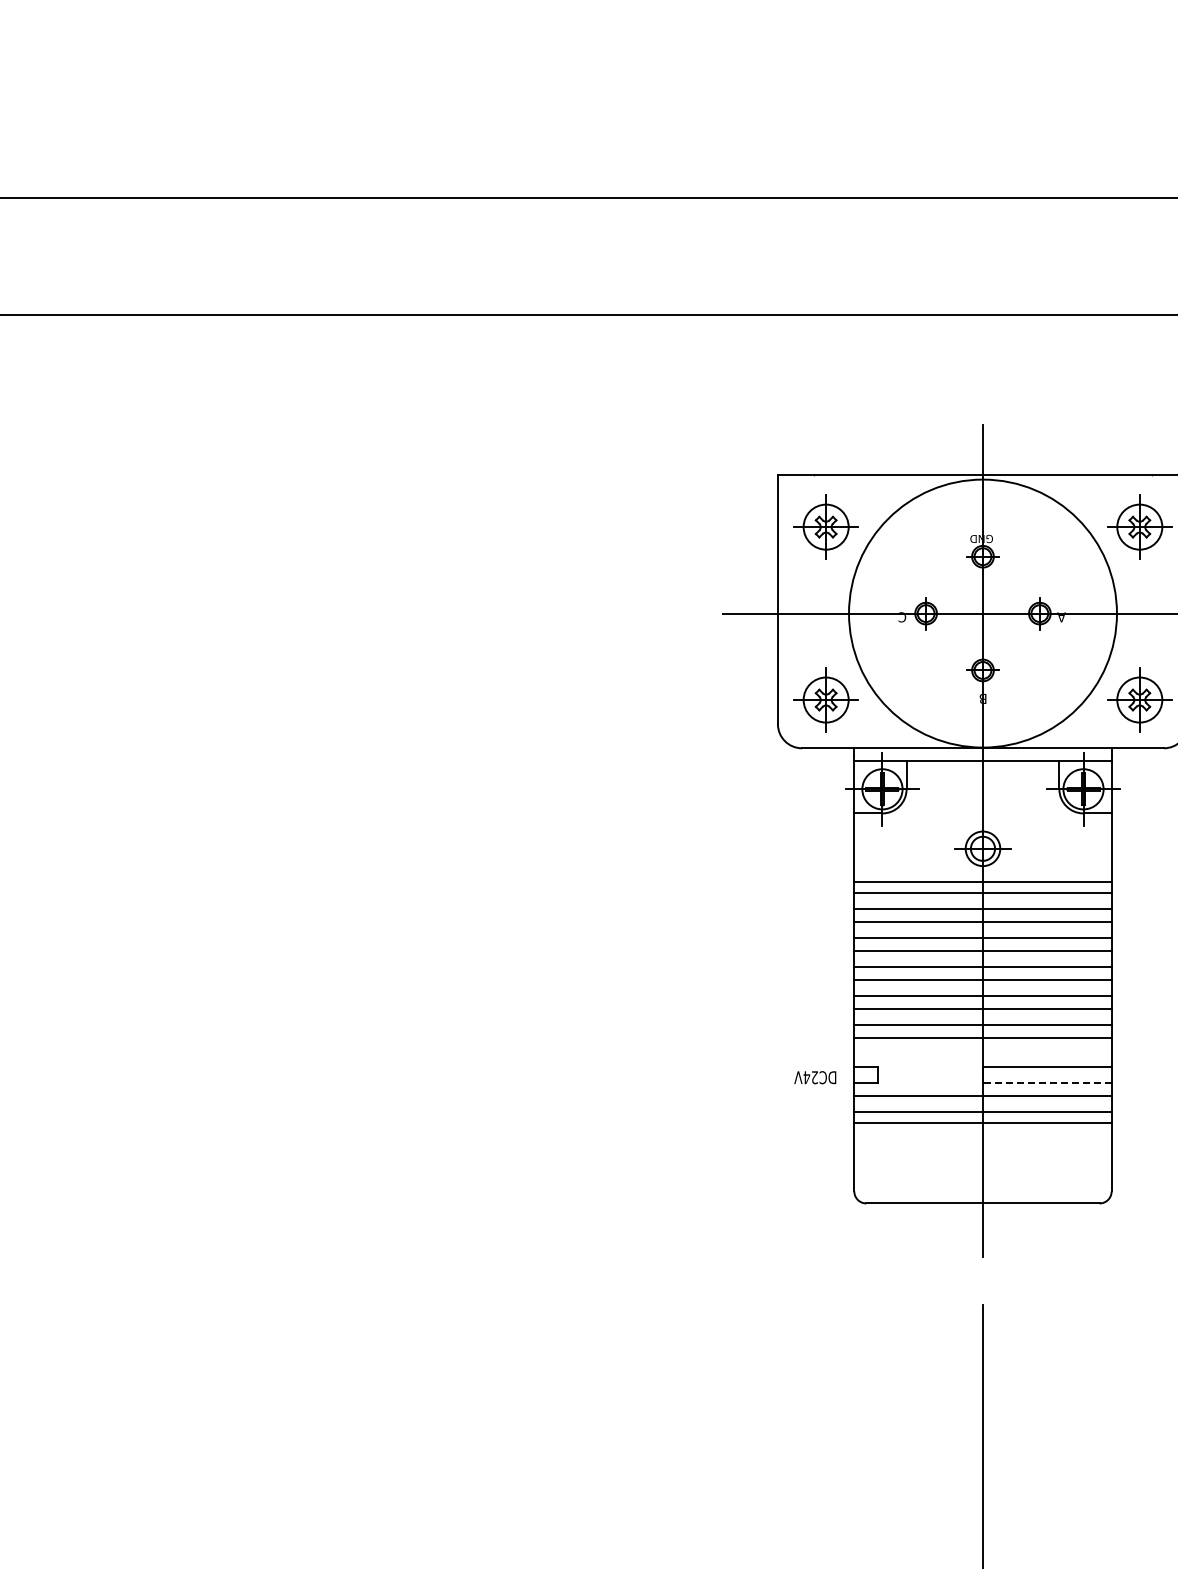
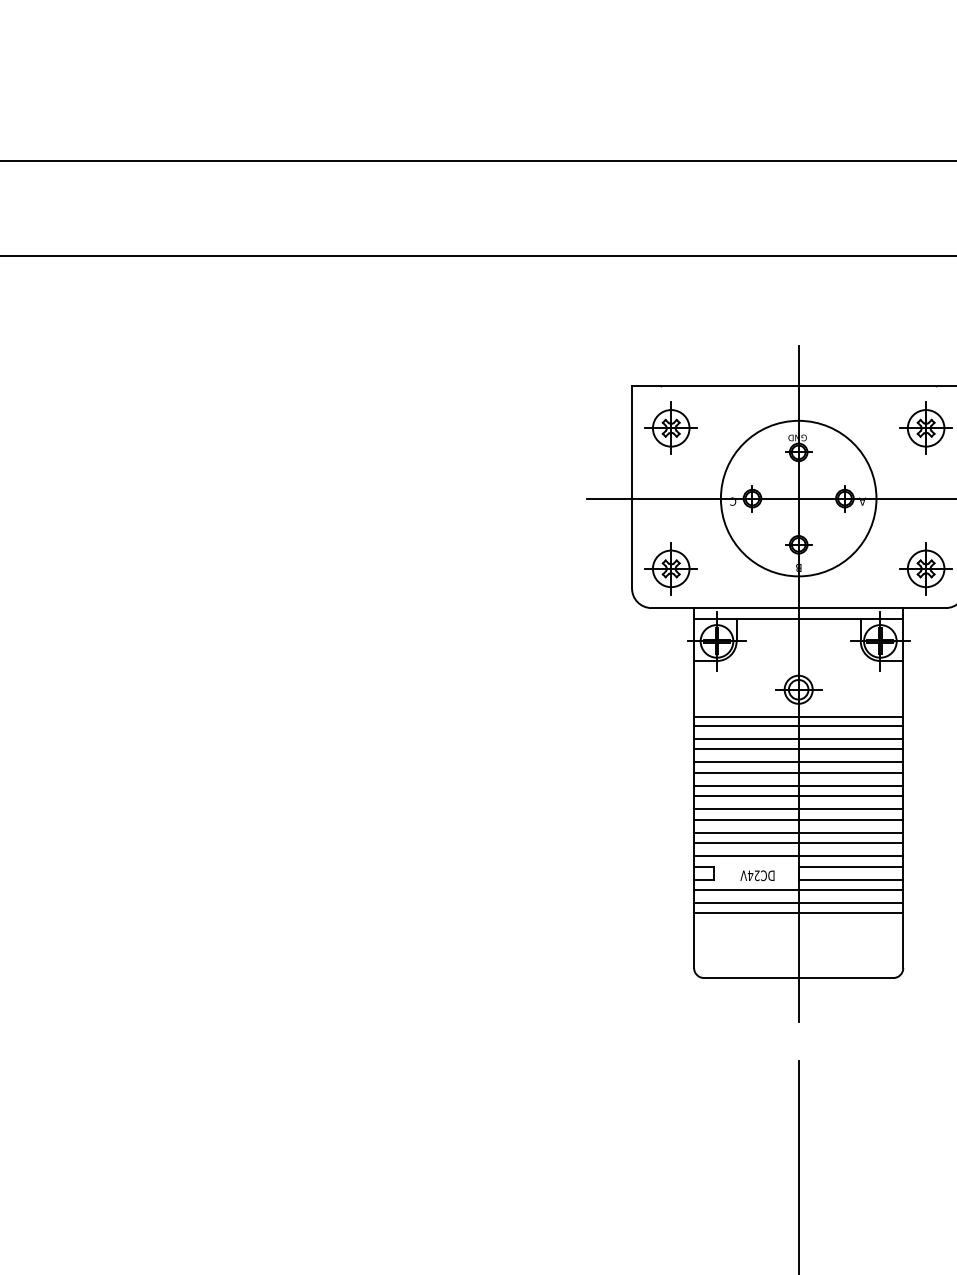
circle: (982, 613) -> (798, 498), size x0.71
line: (982, 1053) -> (798, 856), added
text: (815, 1077) -> (757, 875), moved
line: (1046, 1082) -> (850, 879), dashed -> solid

